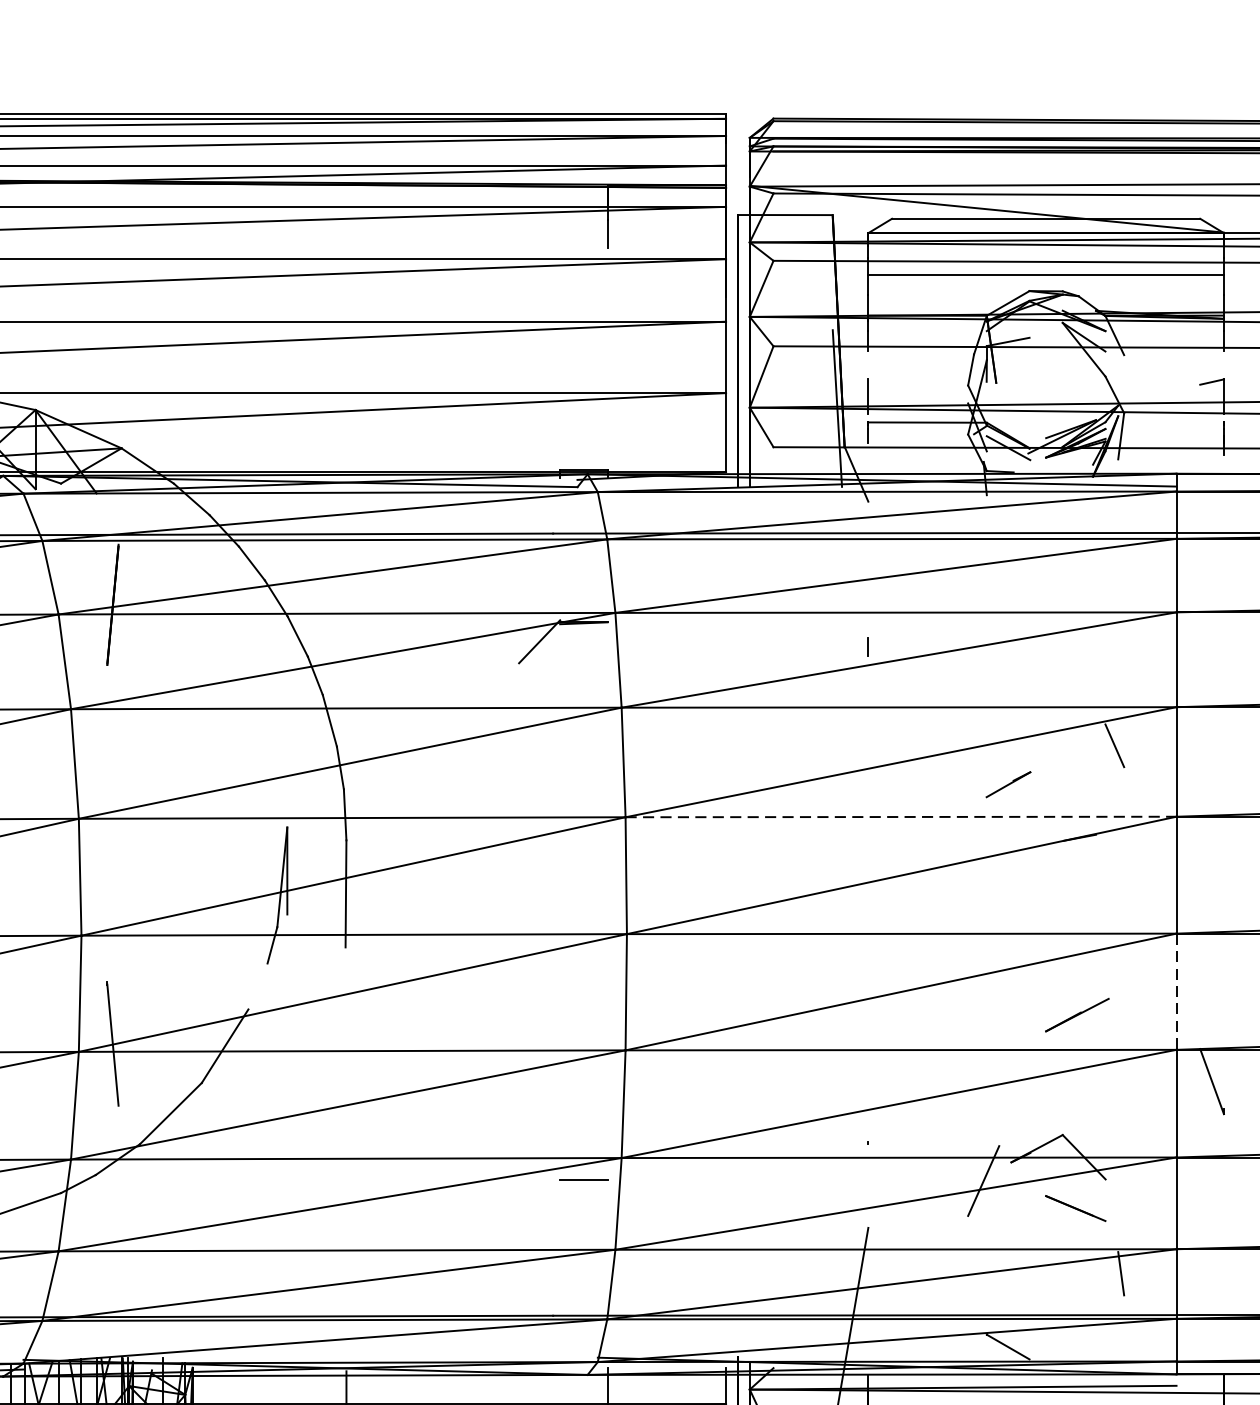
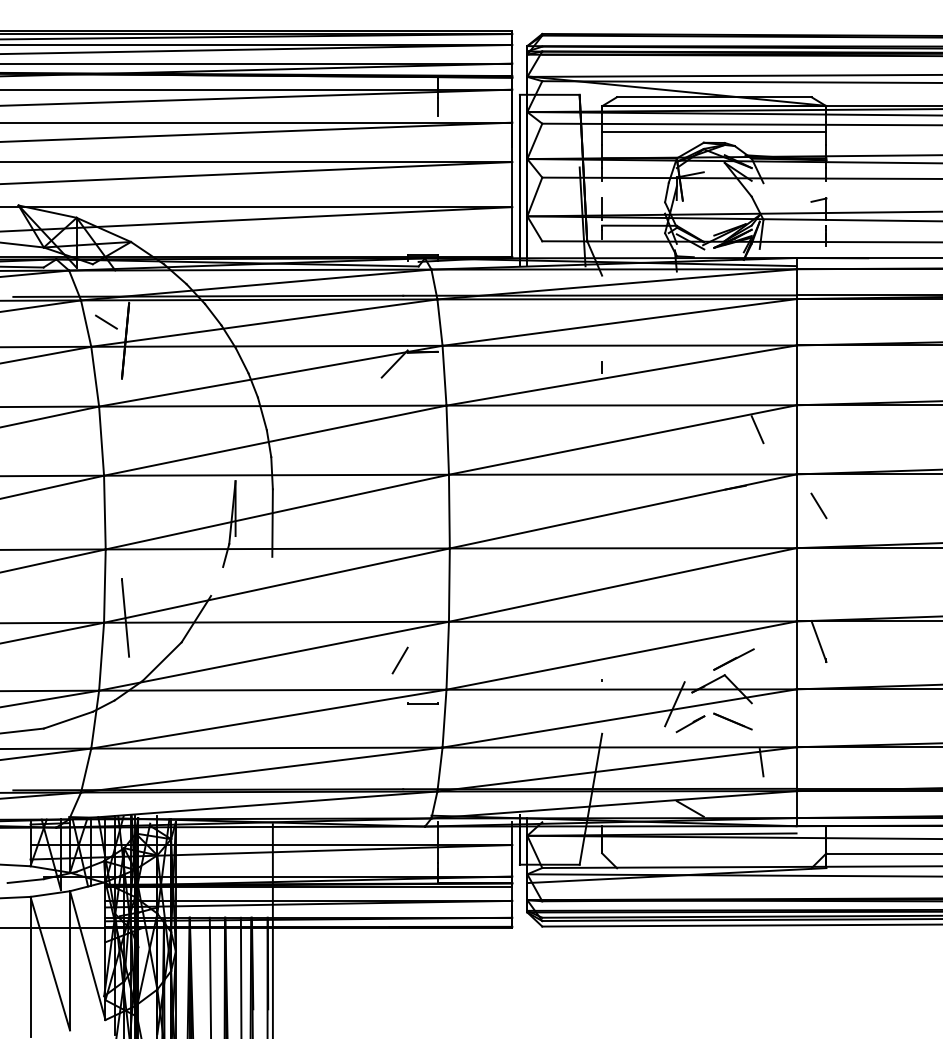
line: (82, 574) -> (106, 321), added
line: (1008, 785) -> (690, 724), moved
line: (900, 816) -> (622, 474), dashed -> solid
line: (1211, 866) -> (818, 505), added
line: (1176, 991) -> (796, 584), dashed -> solid
line: (1076, 1015) -> (733, 659), moved
line: (547, 1111) -> (399, 660), added

